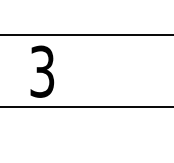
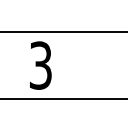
text: (42, 71) -> (40, 65), moved

